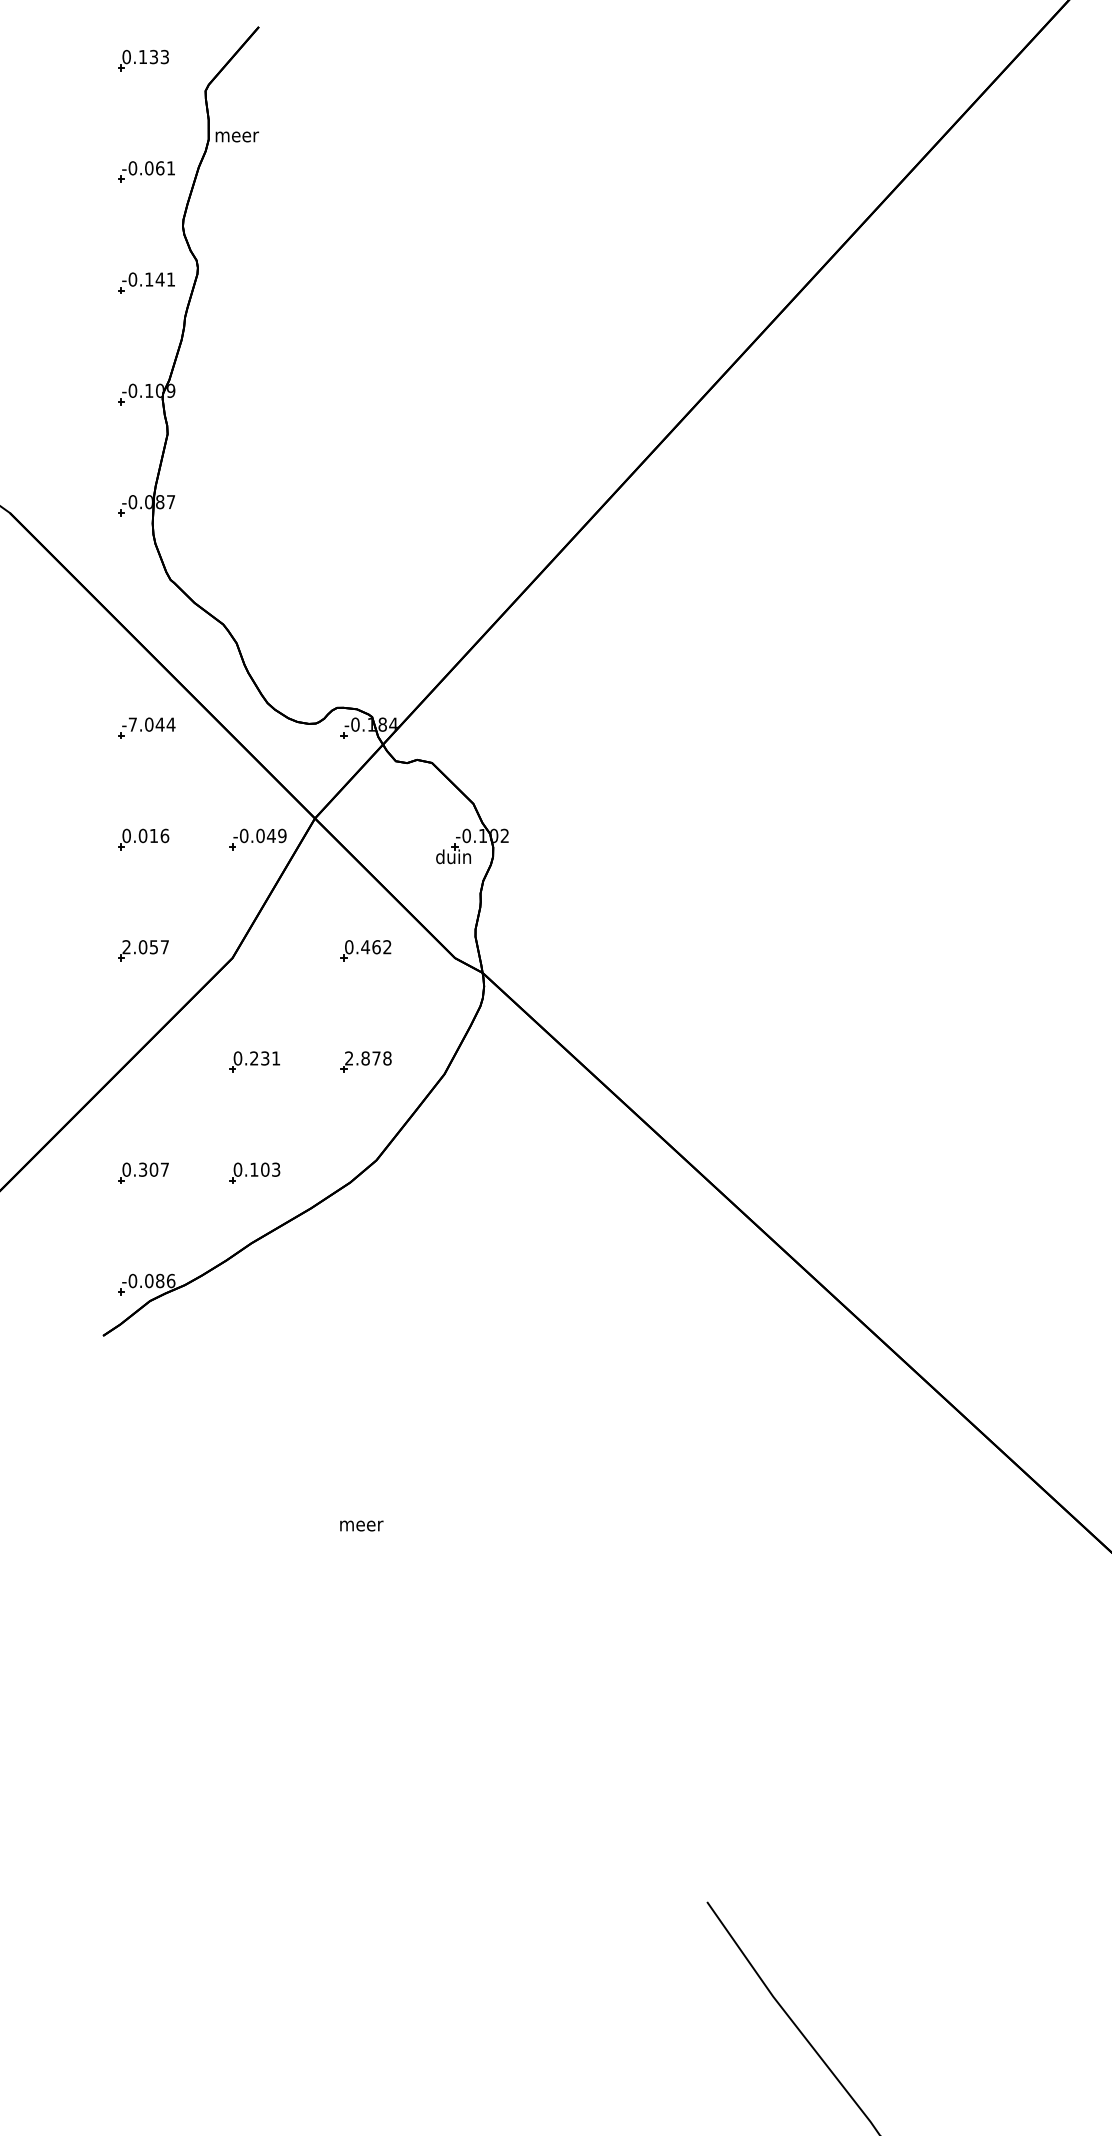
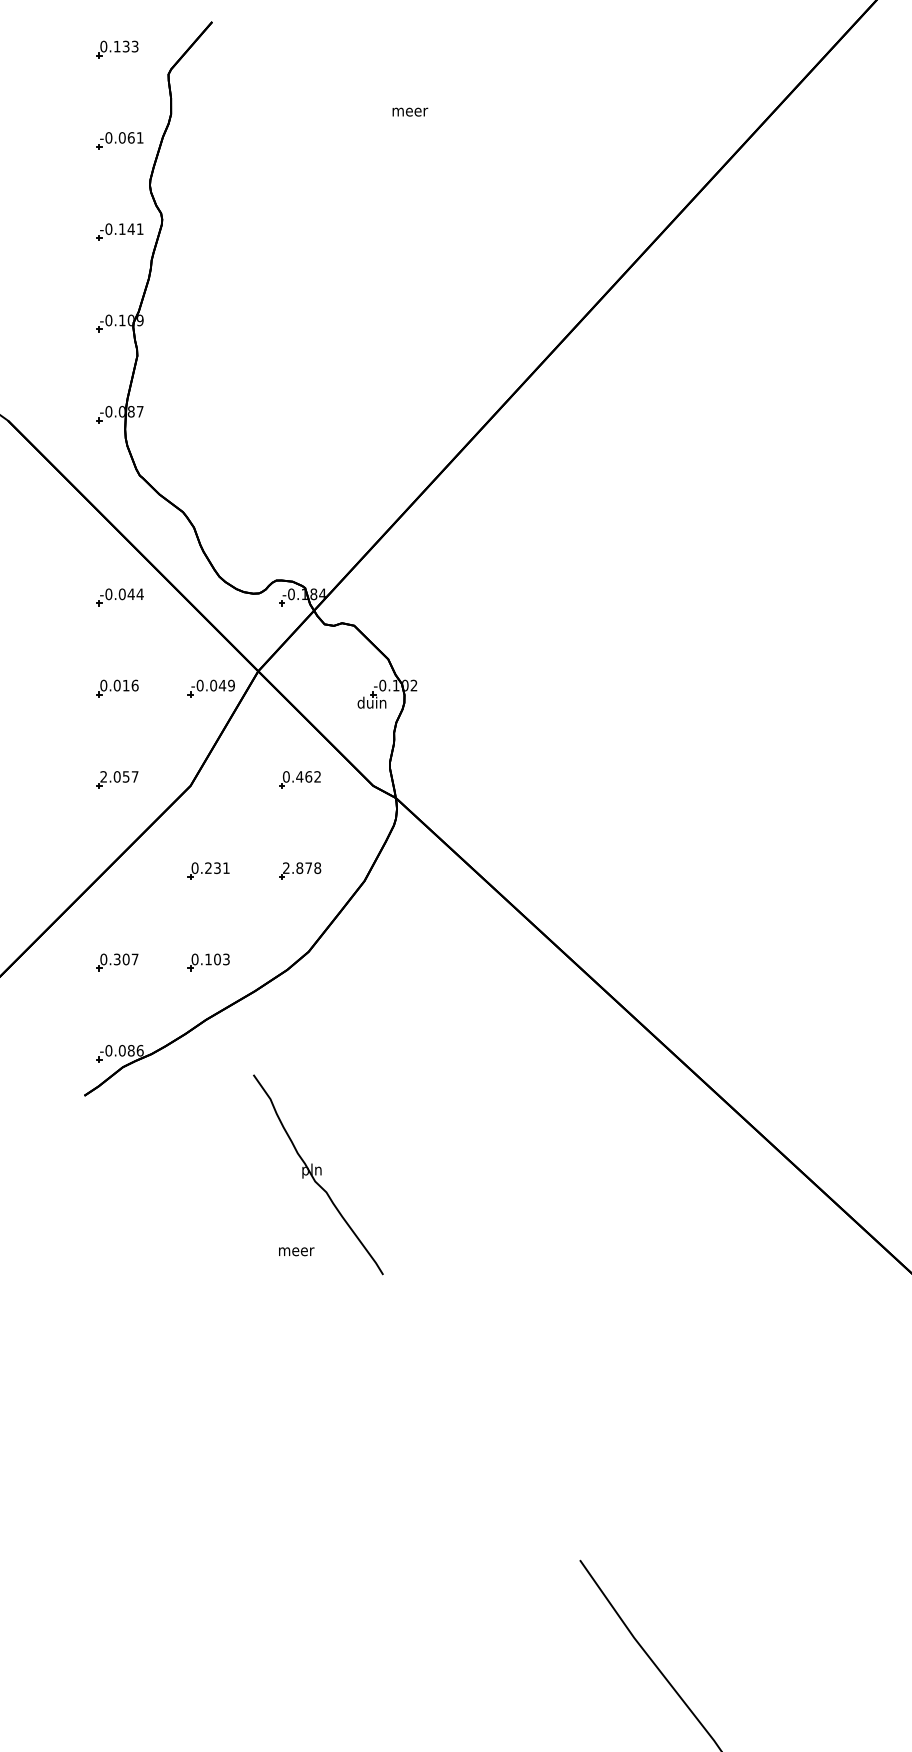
text: (237, 136) -> (410, 111), moved
text: (132, 724) -> (108, 594), -7.044 -> -0.044
part: (387, 1432) -> (317, 1175), added

